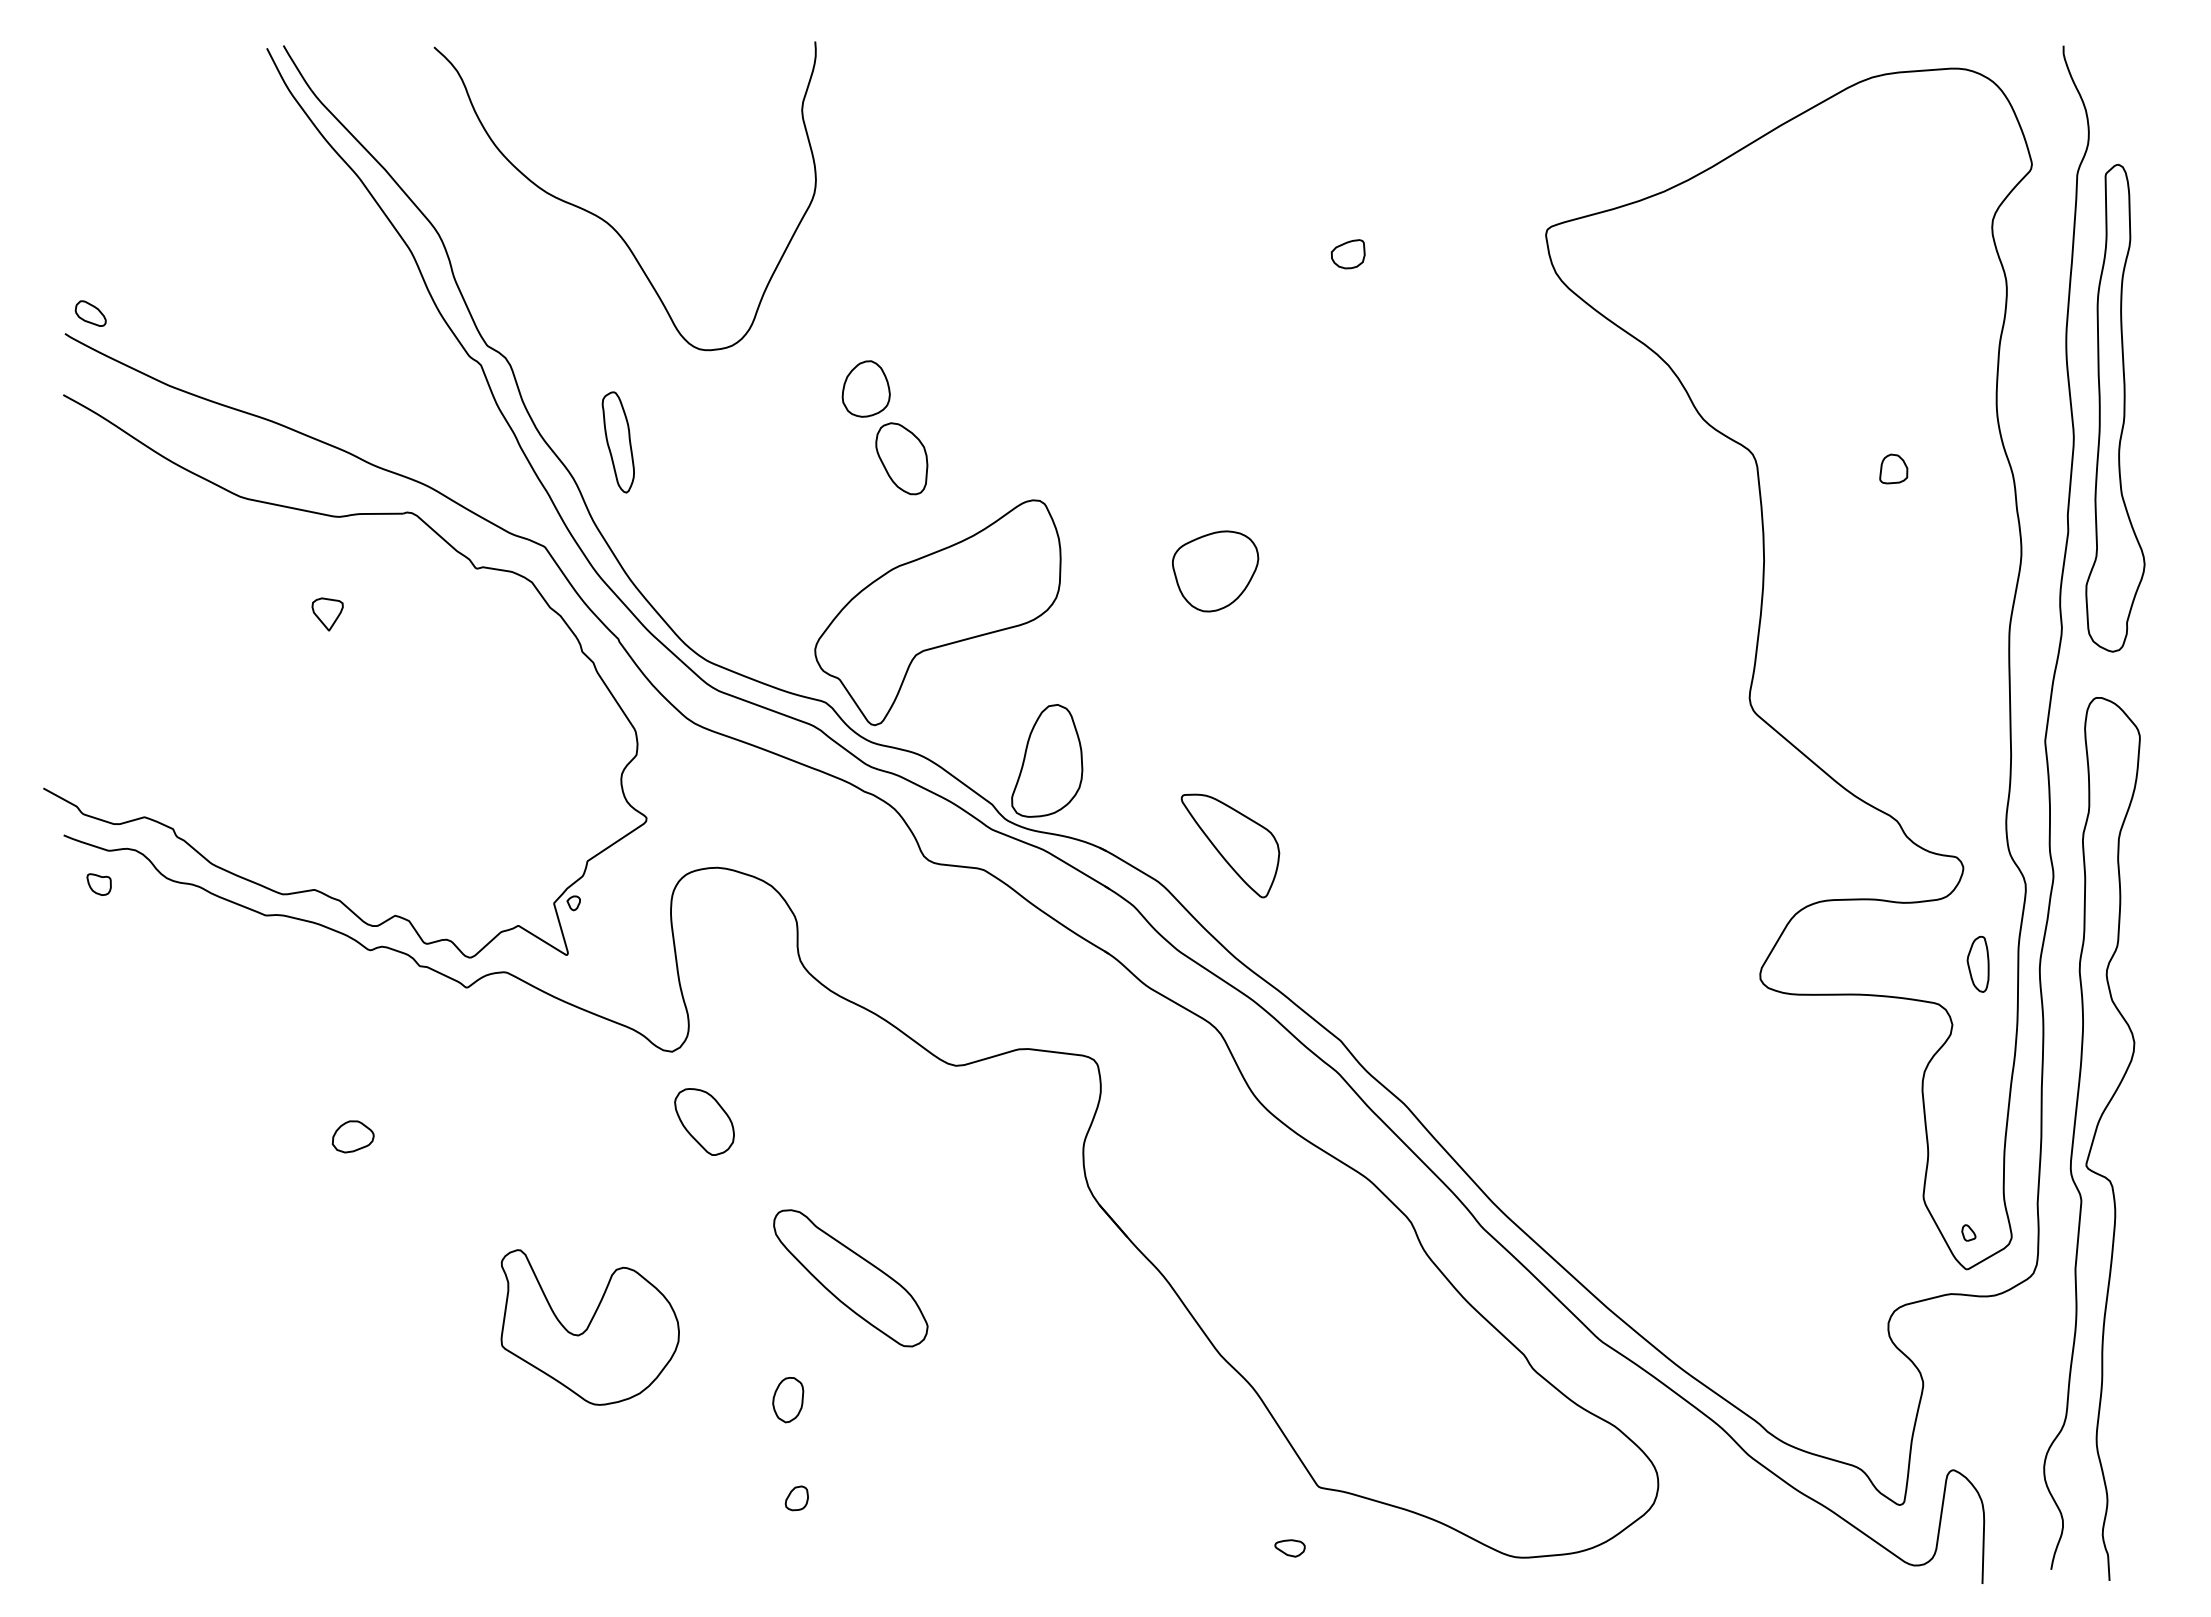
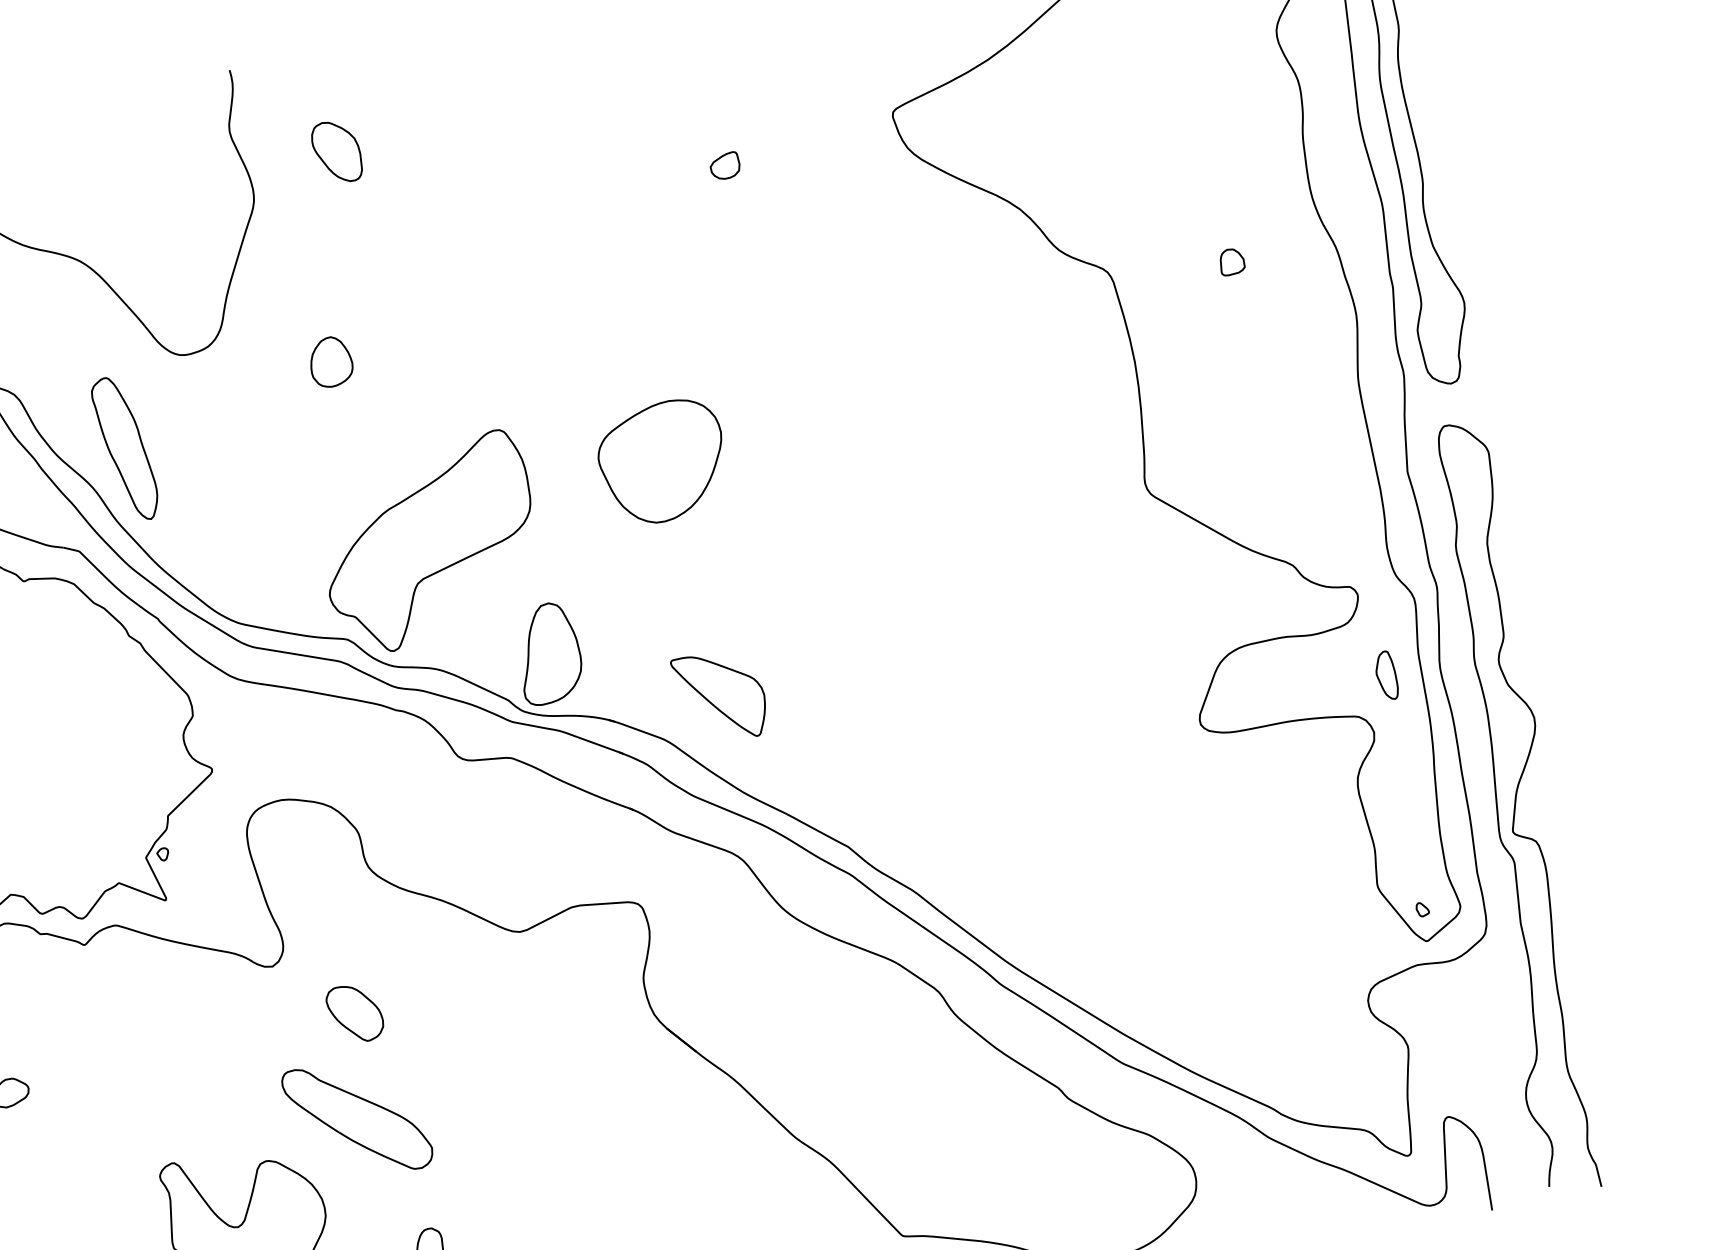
part: (618, 442) -> (125, 449), size x1.67
part: (901, 458) -> (336, 151), moved
part: (1215, 571) -> (662, 462), size x1.67
part: (704, 1121) -> (355, 1013), moved
part: (850, 1278) -> (357, 1119), moved

